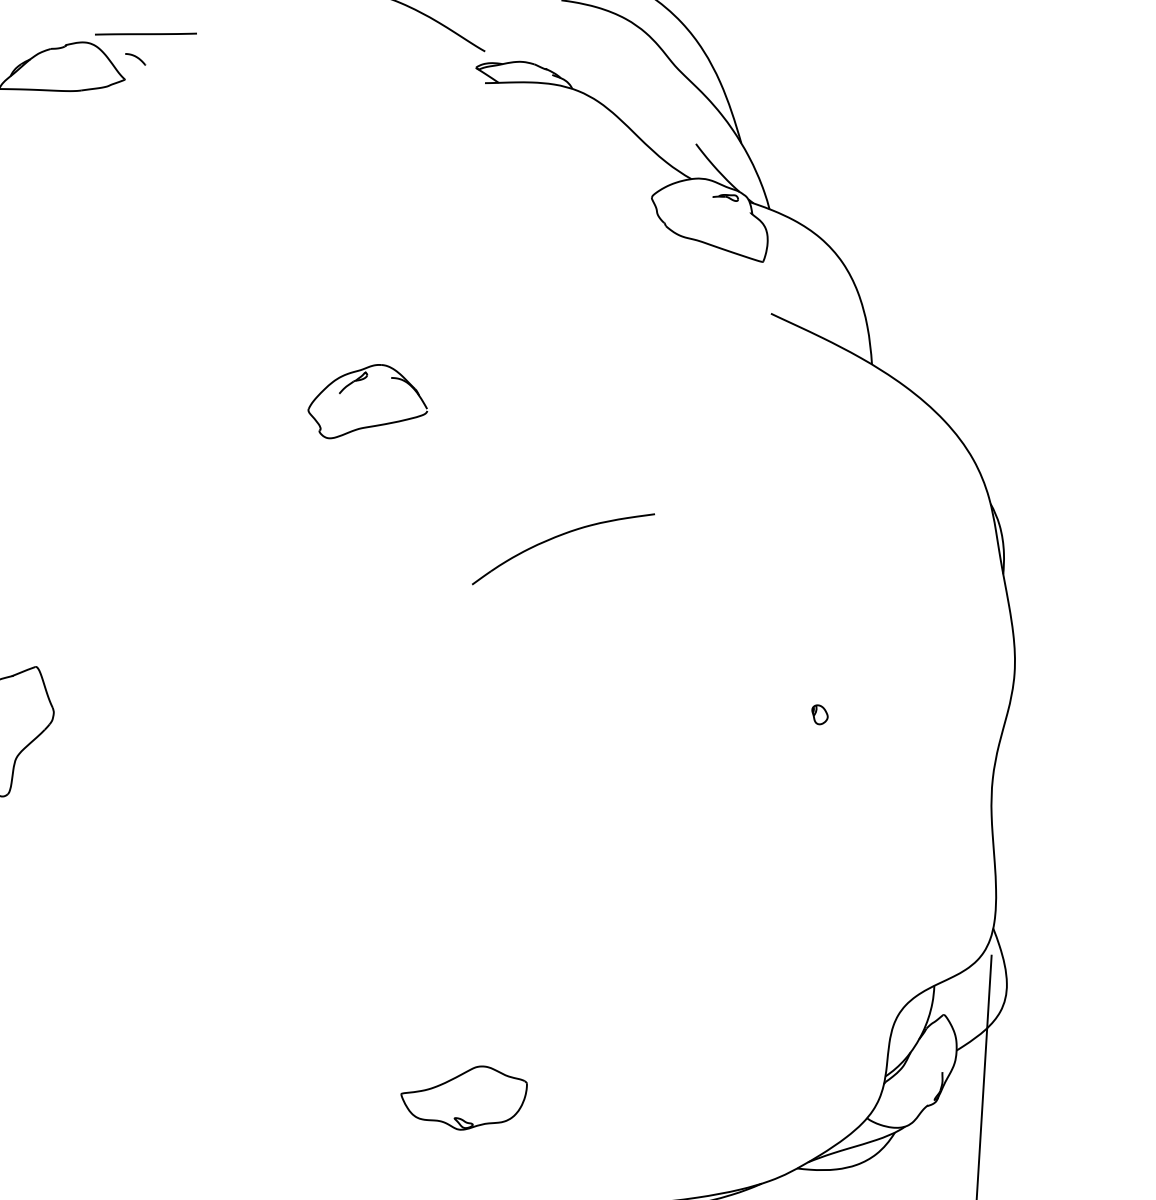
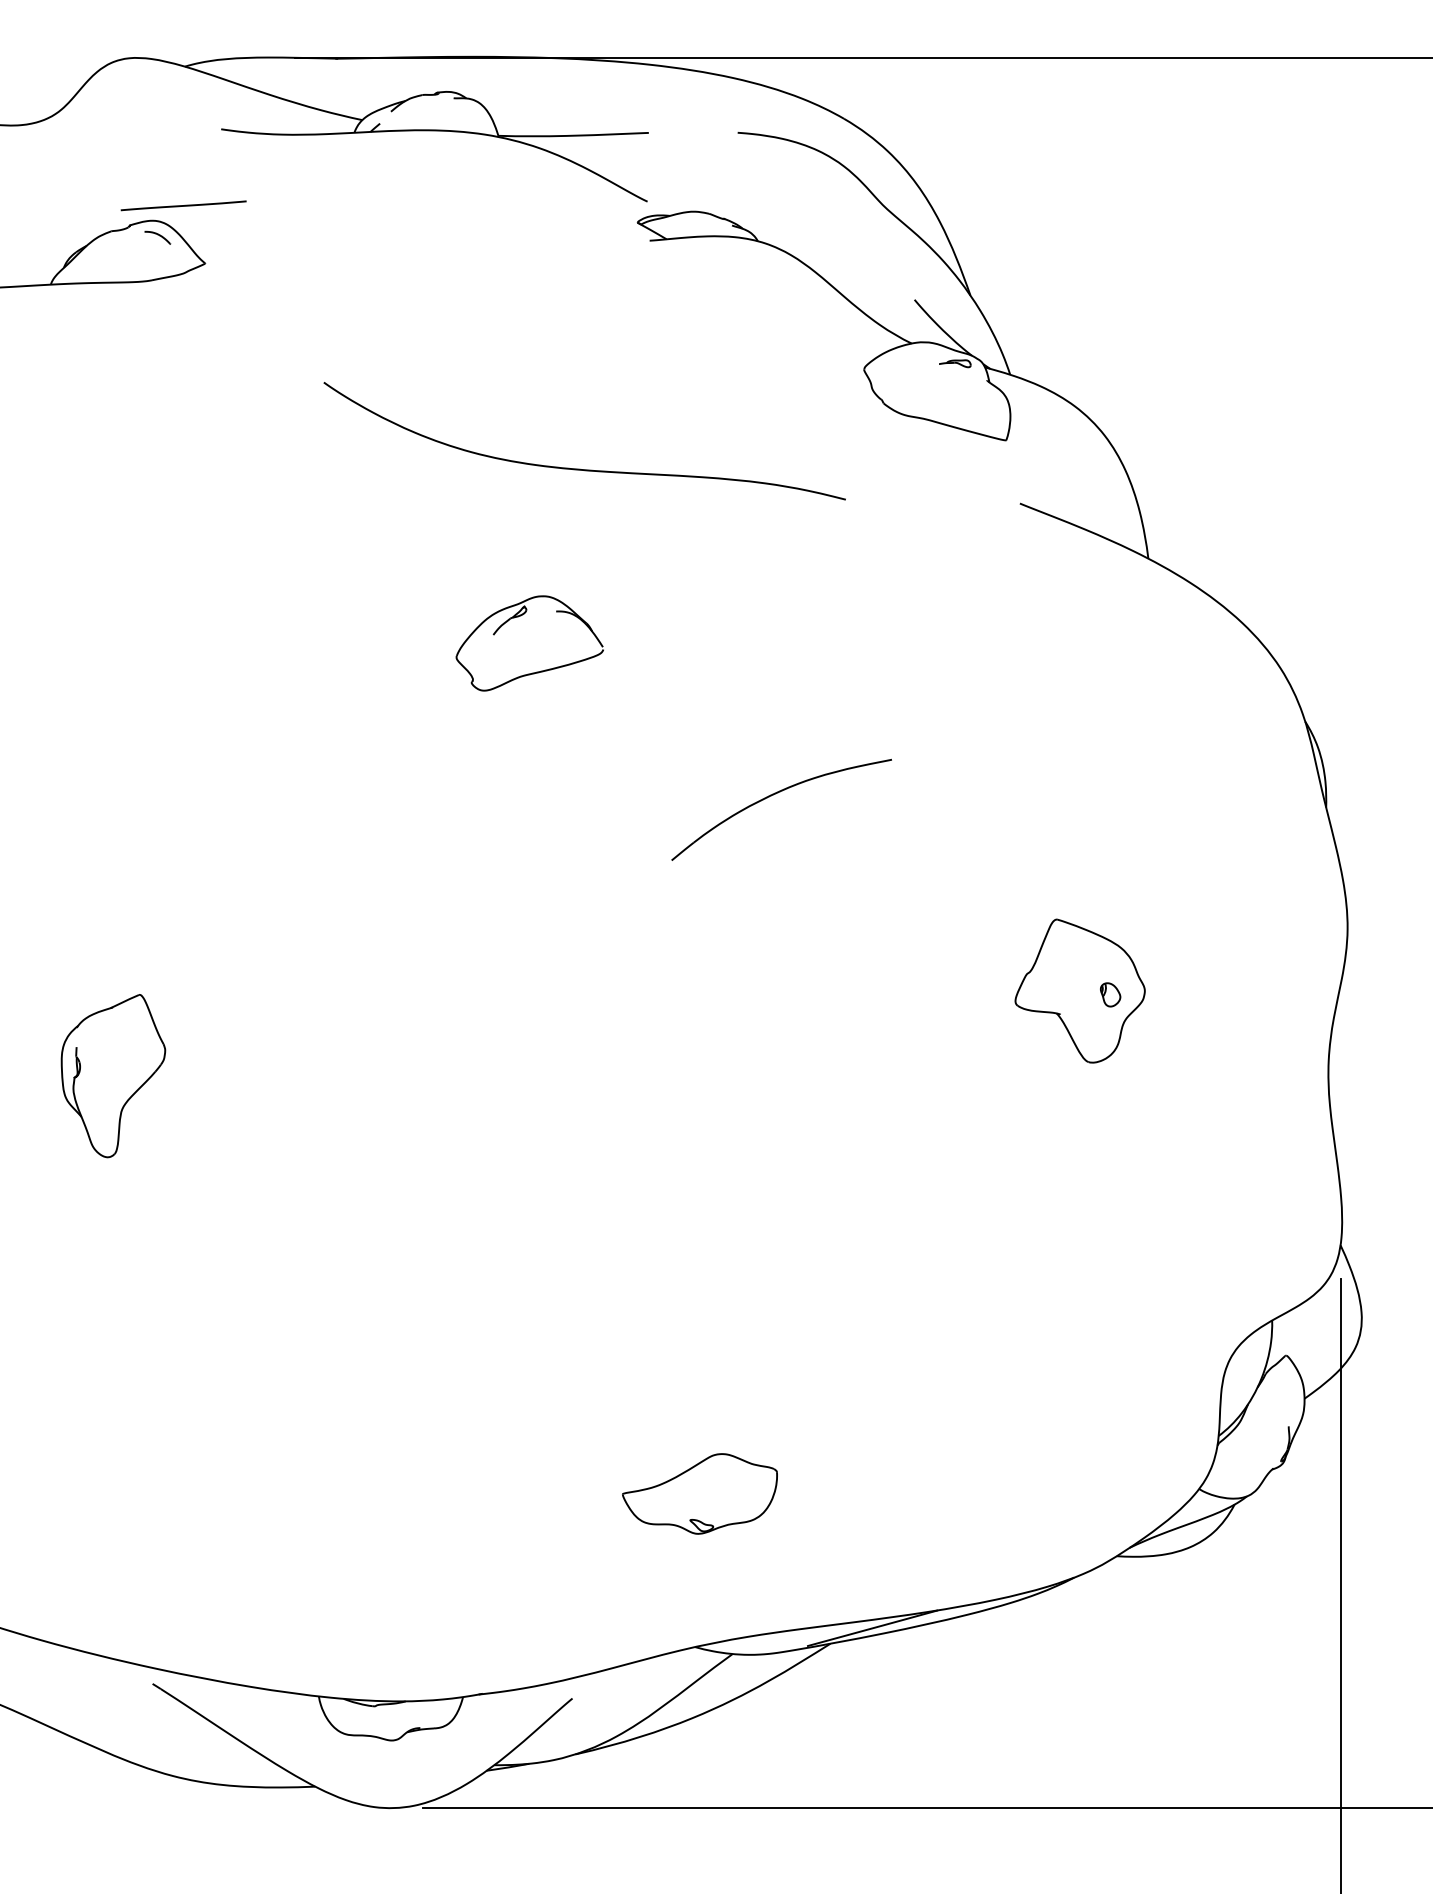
line: (145, 33) -> (183, 205), moved
part: (135, 59) -> (157, 237), moved
curve: (417, 263) -> (580, 468), added
part: (795, 709) -> (1079, 990), added

